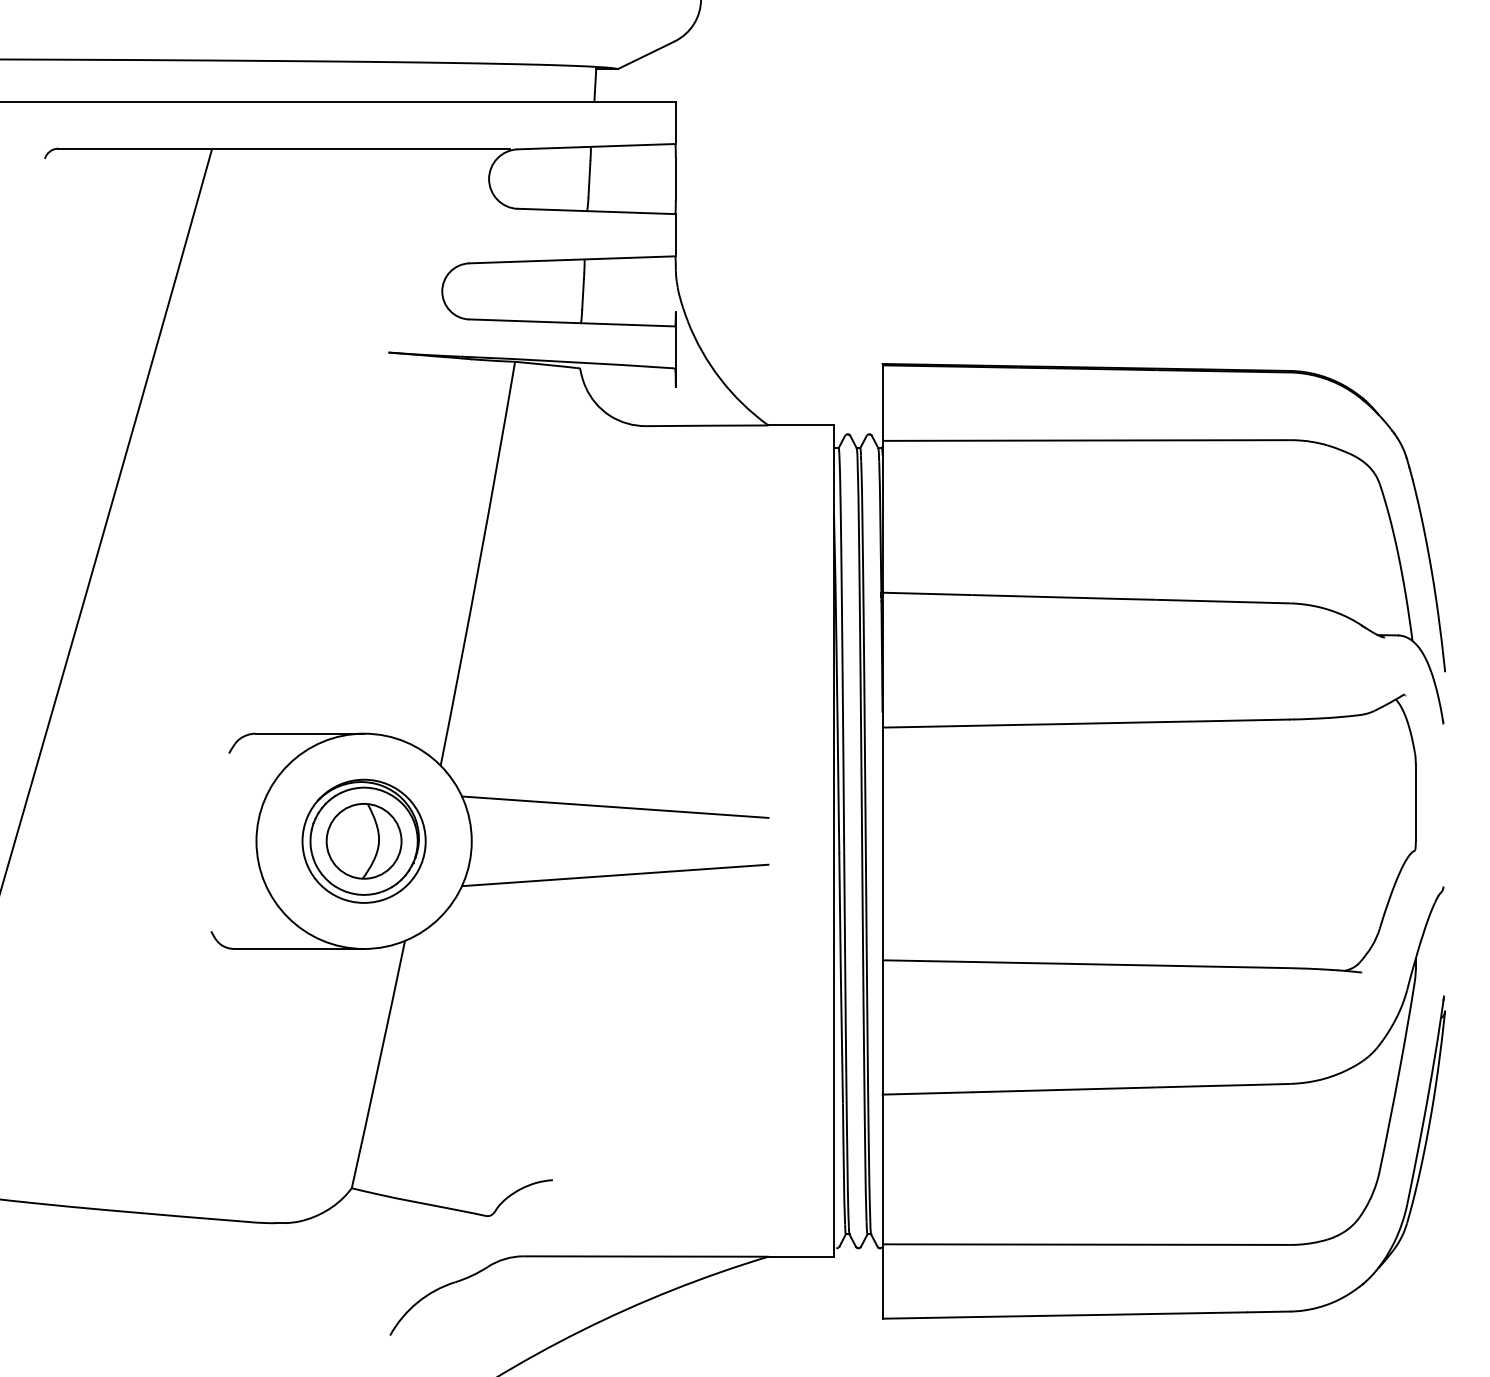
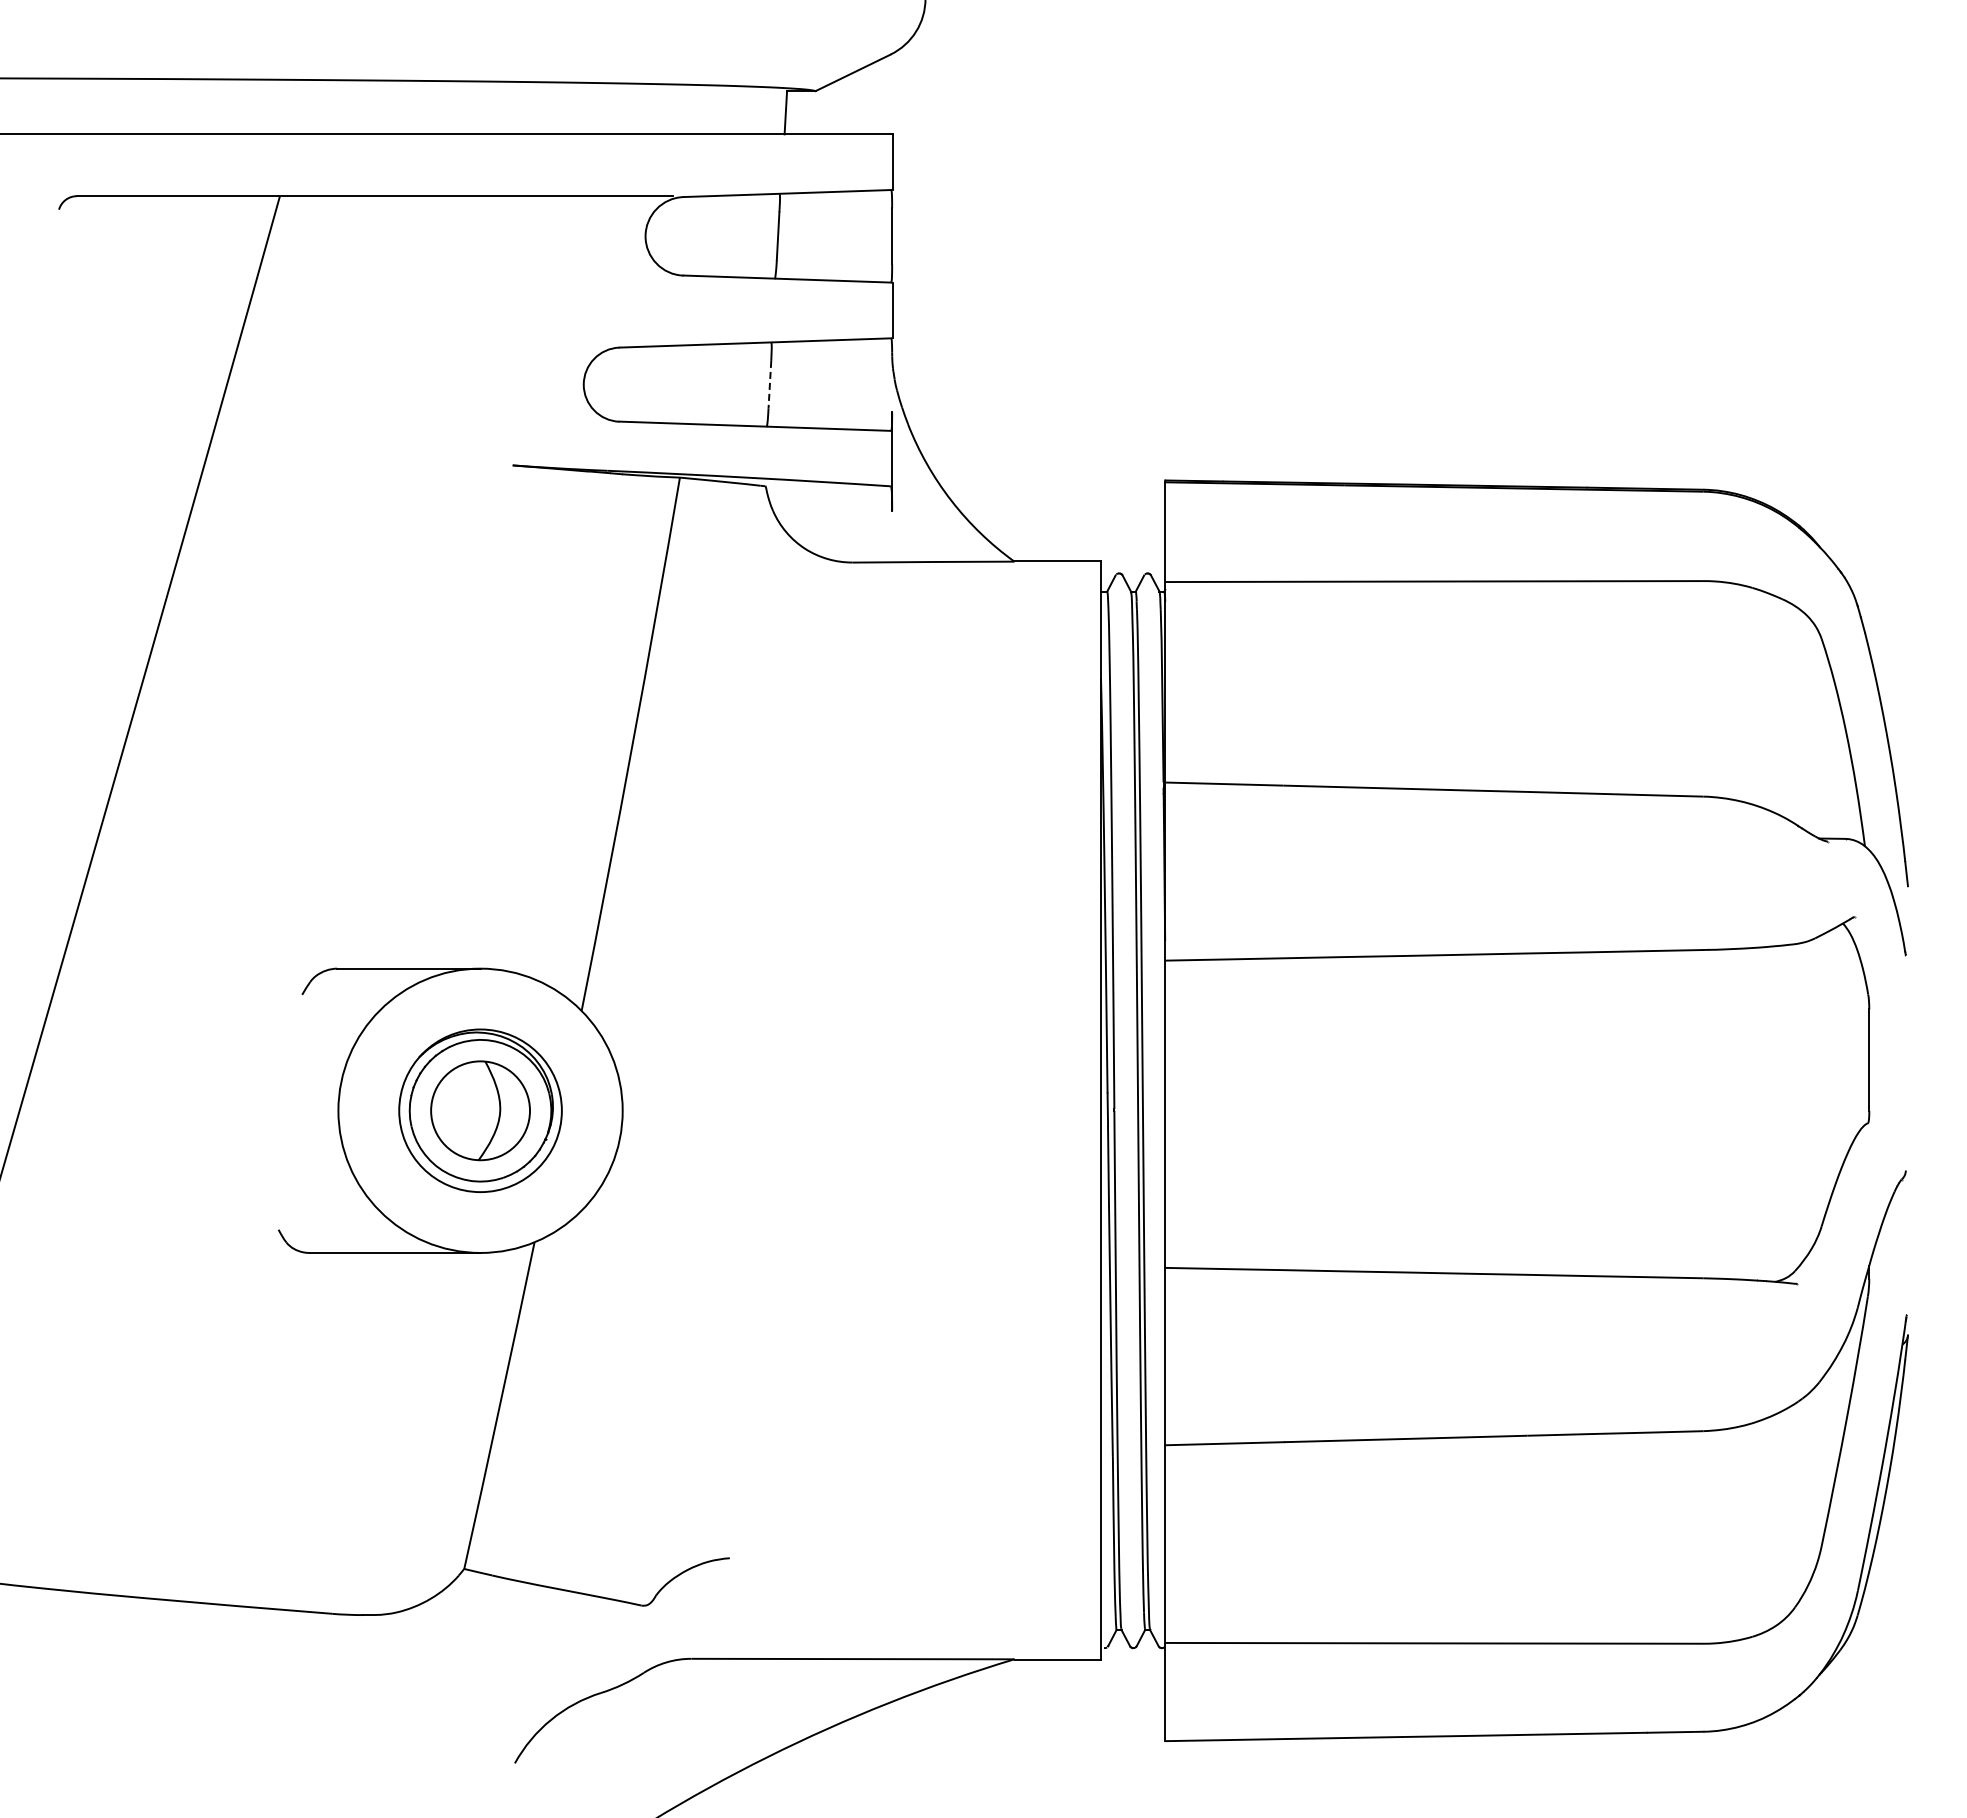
line: (582, 291) -> (769, 384), solid -> dashed
line: (614, 807) -> (811, 1065), removed
line: (614, 875) -> (811, 1155), removed

